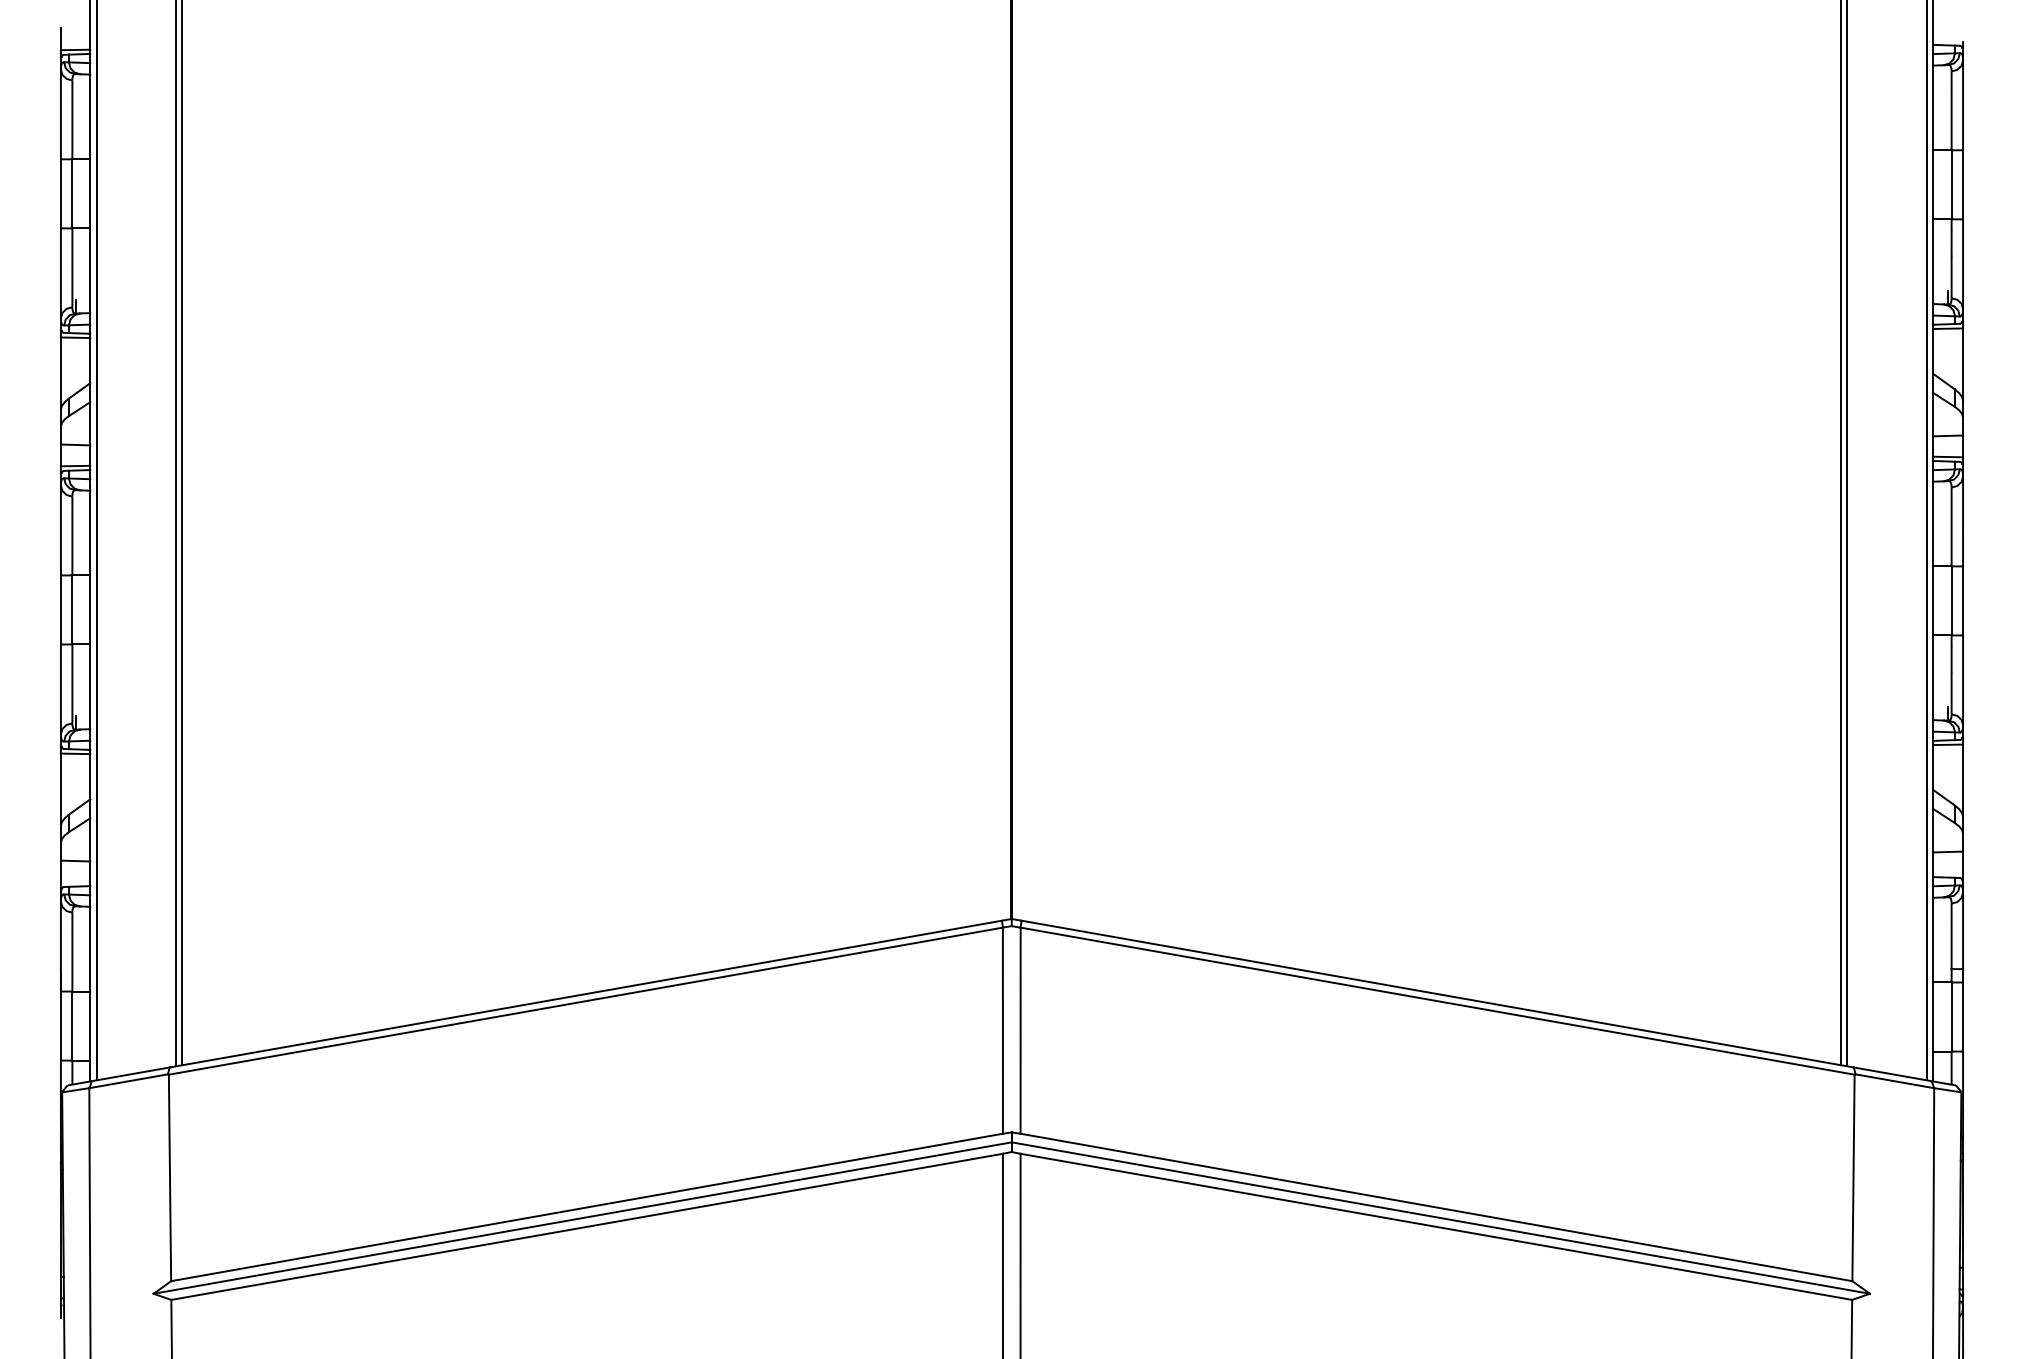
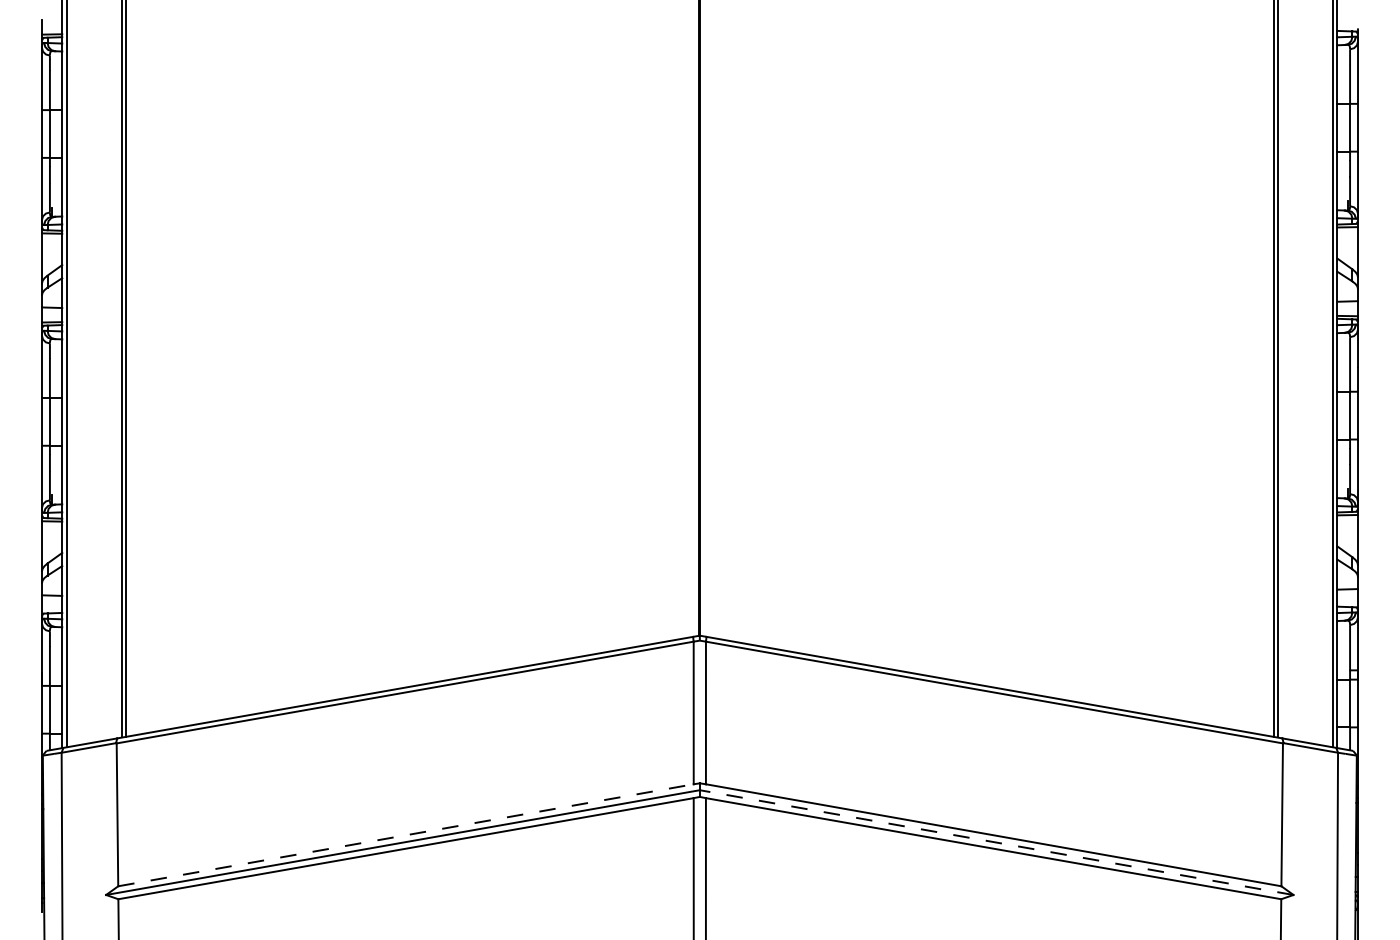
line: (587, 1207) -> (406, 835), solid -> dashed
line: (1440, 1217) -> (996, 842), solid -> dashed

